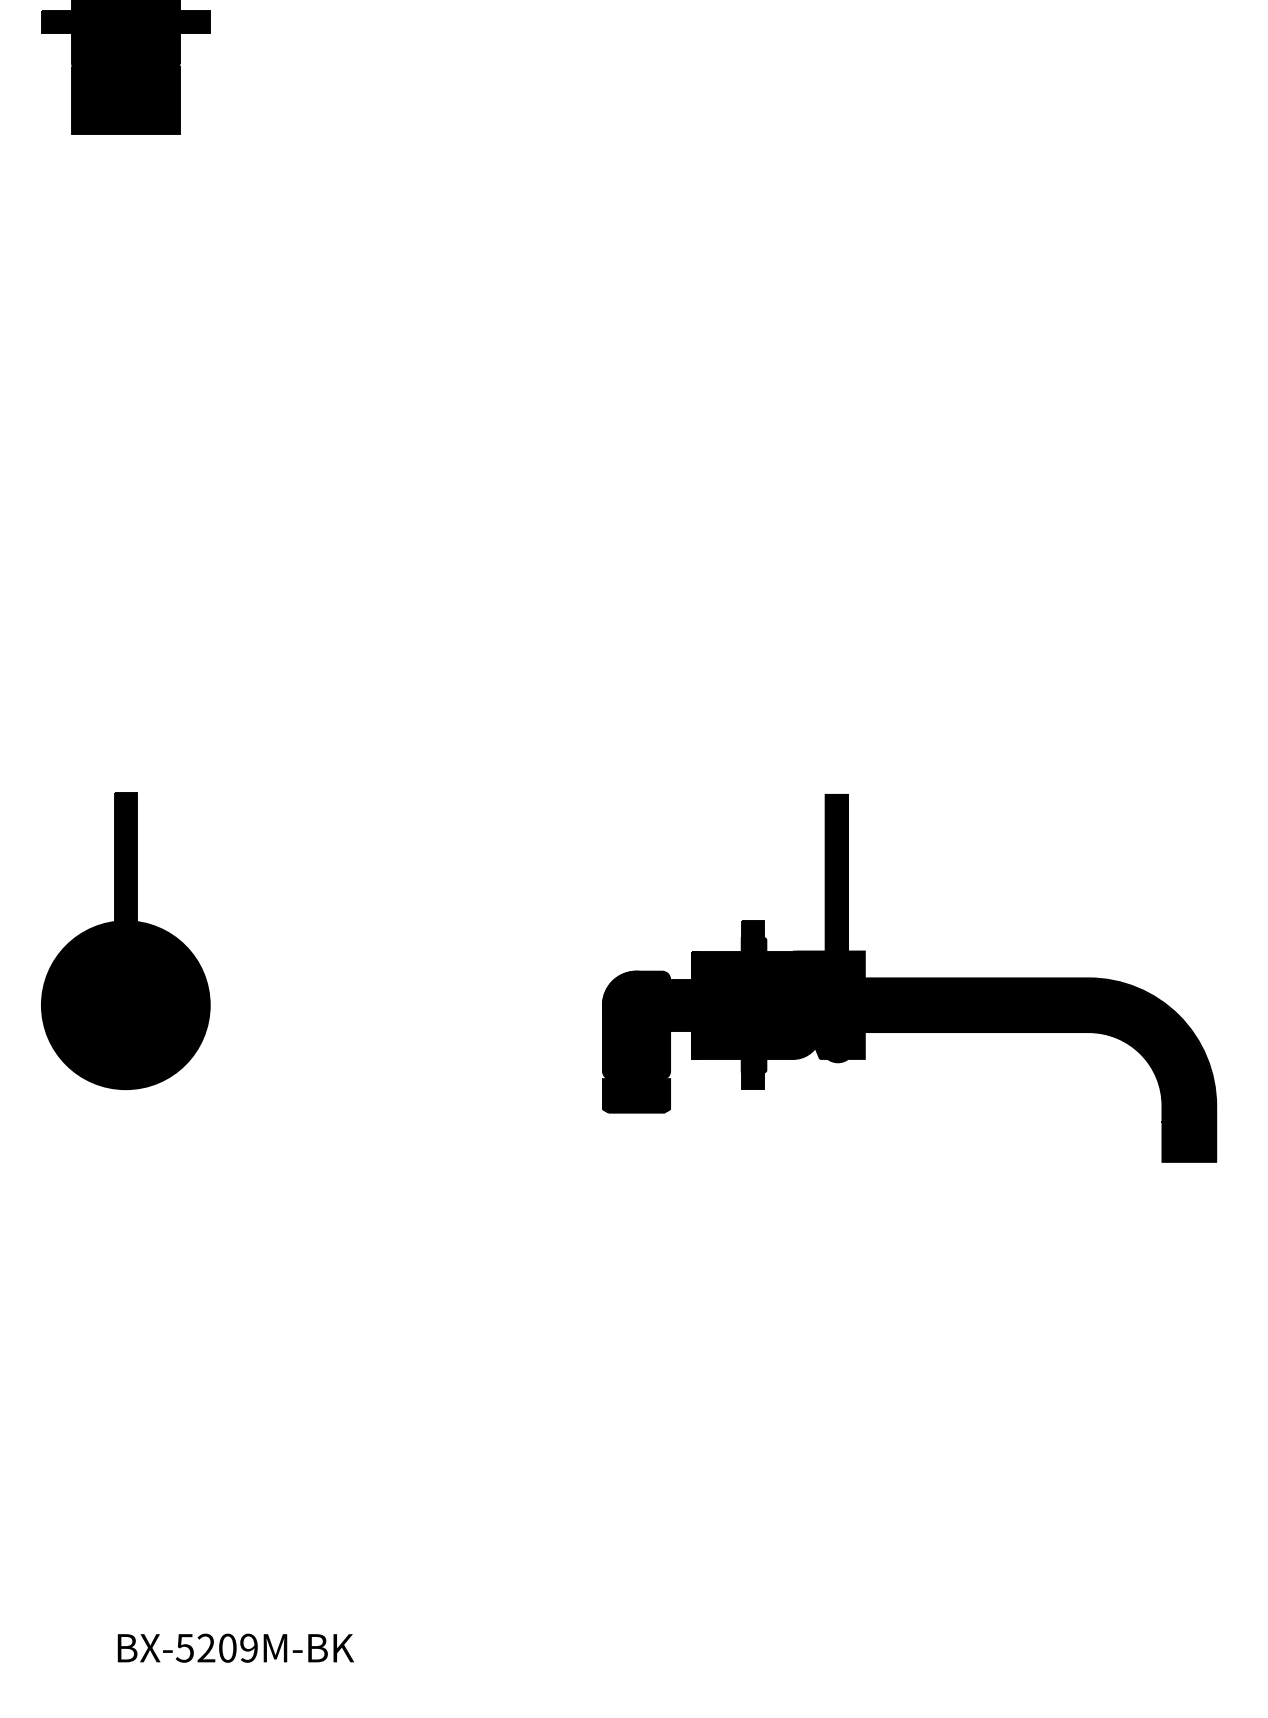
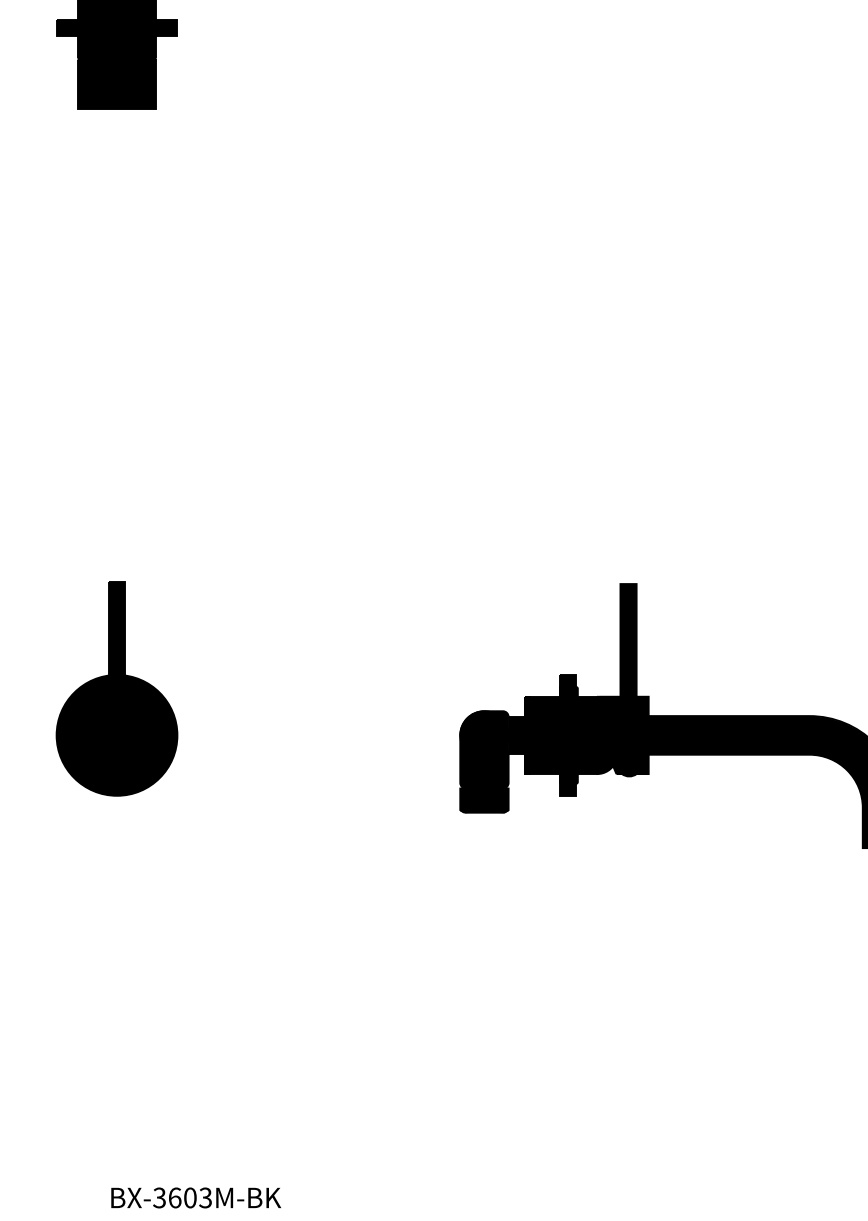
text: (216, 1647) -> (182, 1197), BX-5209M-BK -> BX-3603M-BK

